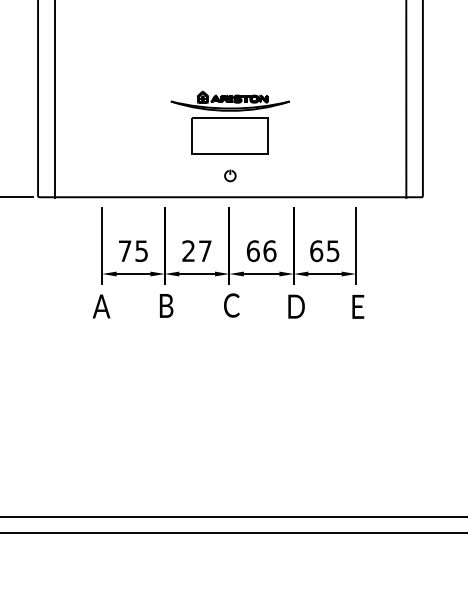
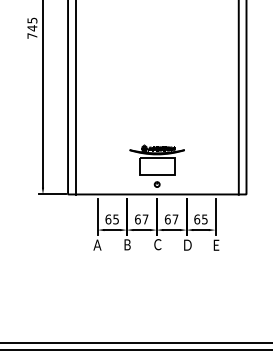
text: (125, 251) -> (108, 219), 75 -> 65
text: (187, 251) -> (137, 219), 27 -> 67
text: (269, 251) -> (175, 219), 66 -> 67

